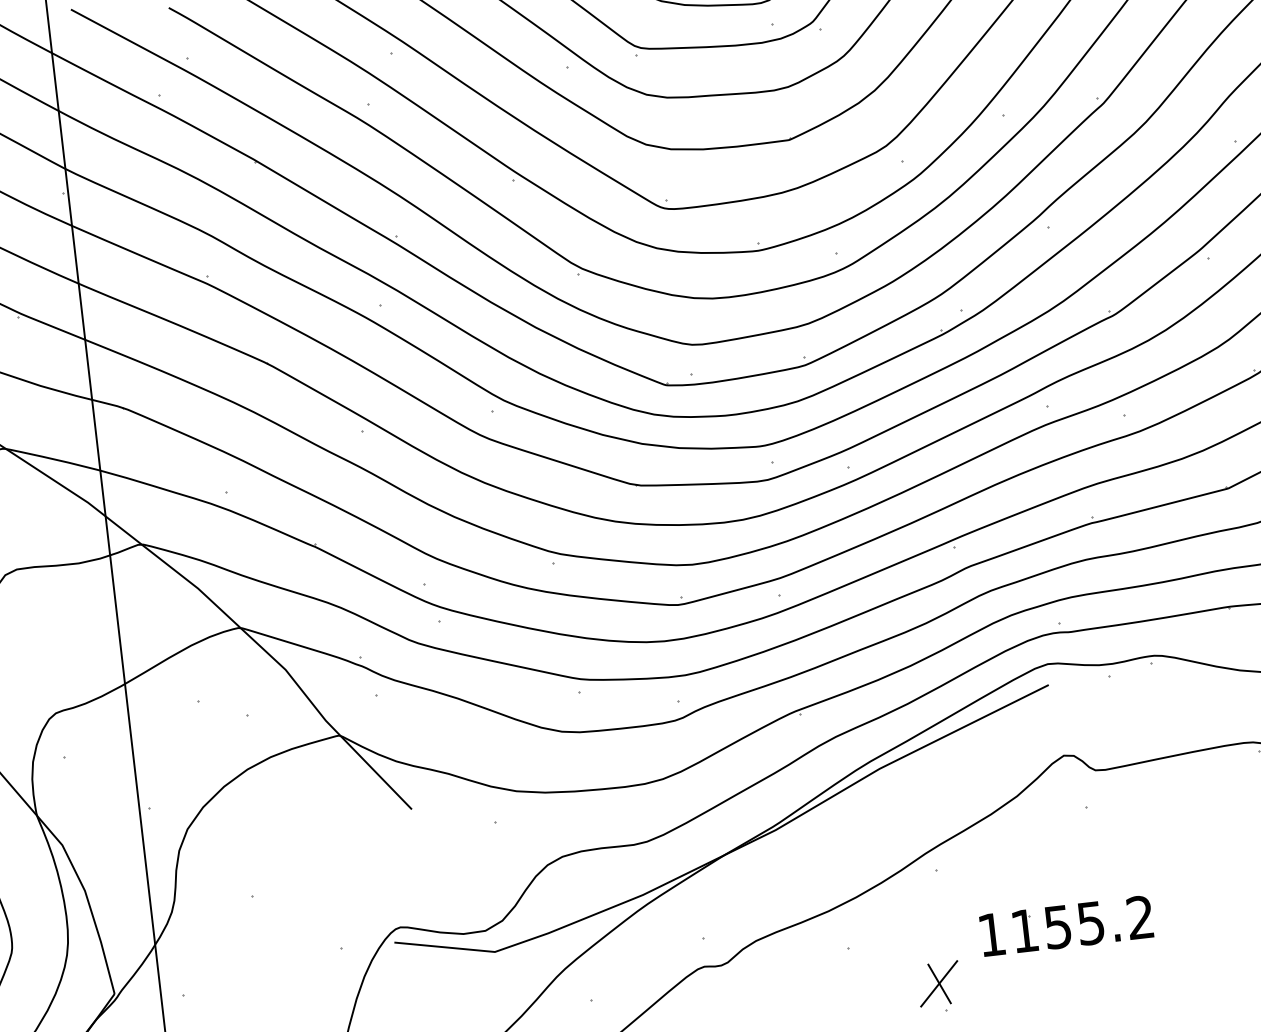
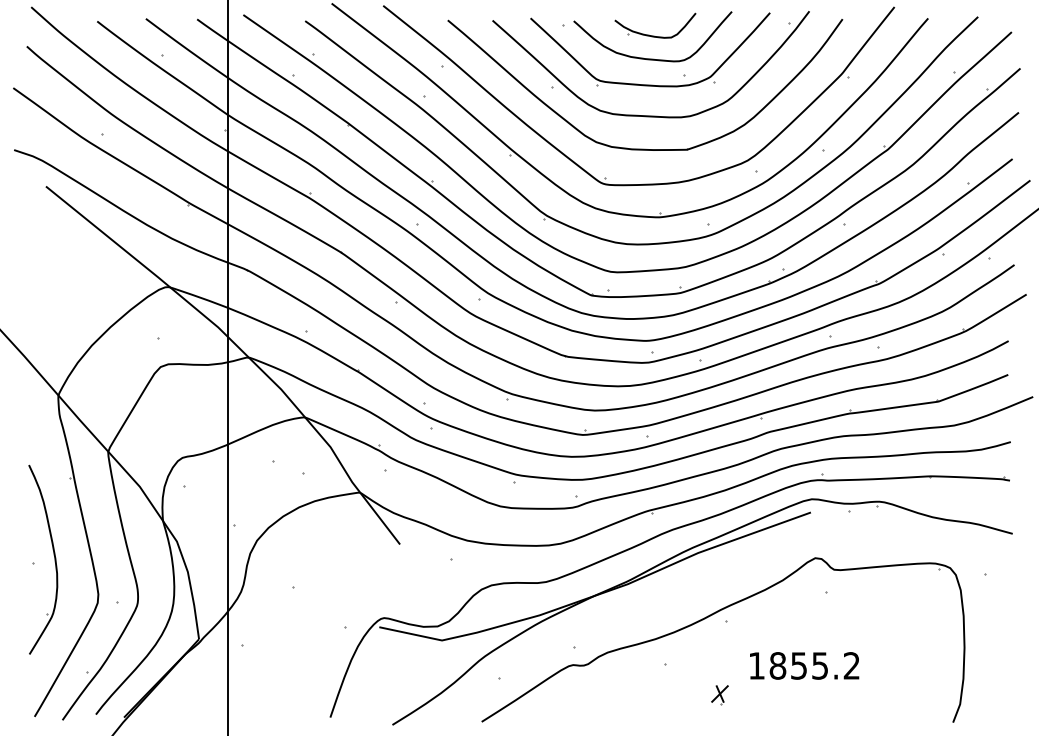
text: (1024, 930) -> (777, 665), 1155.2 -> 1855.2
part: (938, 987) -> (719, 695), size x0.6

